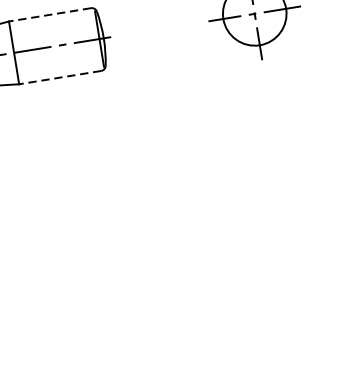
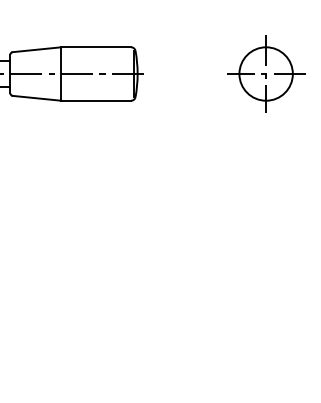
line: (50, 15) -> (96, 47), dashed -> solid
line: (60, 77) -> (96, 100), dashed -> solid

